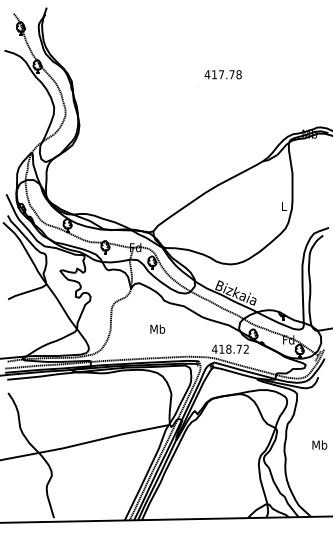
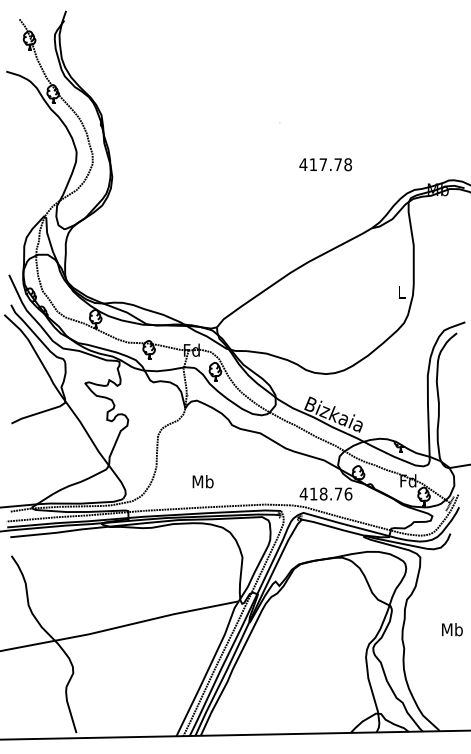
text: (223, 74) -> (325, 164), moved
text: (157, 329) -> (202, 481), moved
text: (246, 348) -> (348, 493), 418.72 -> 418.76

